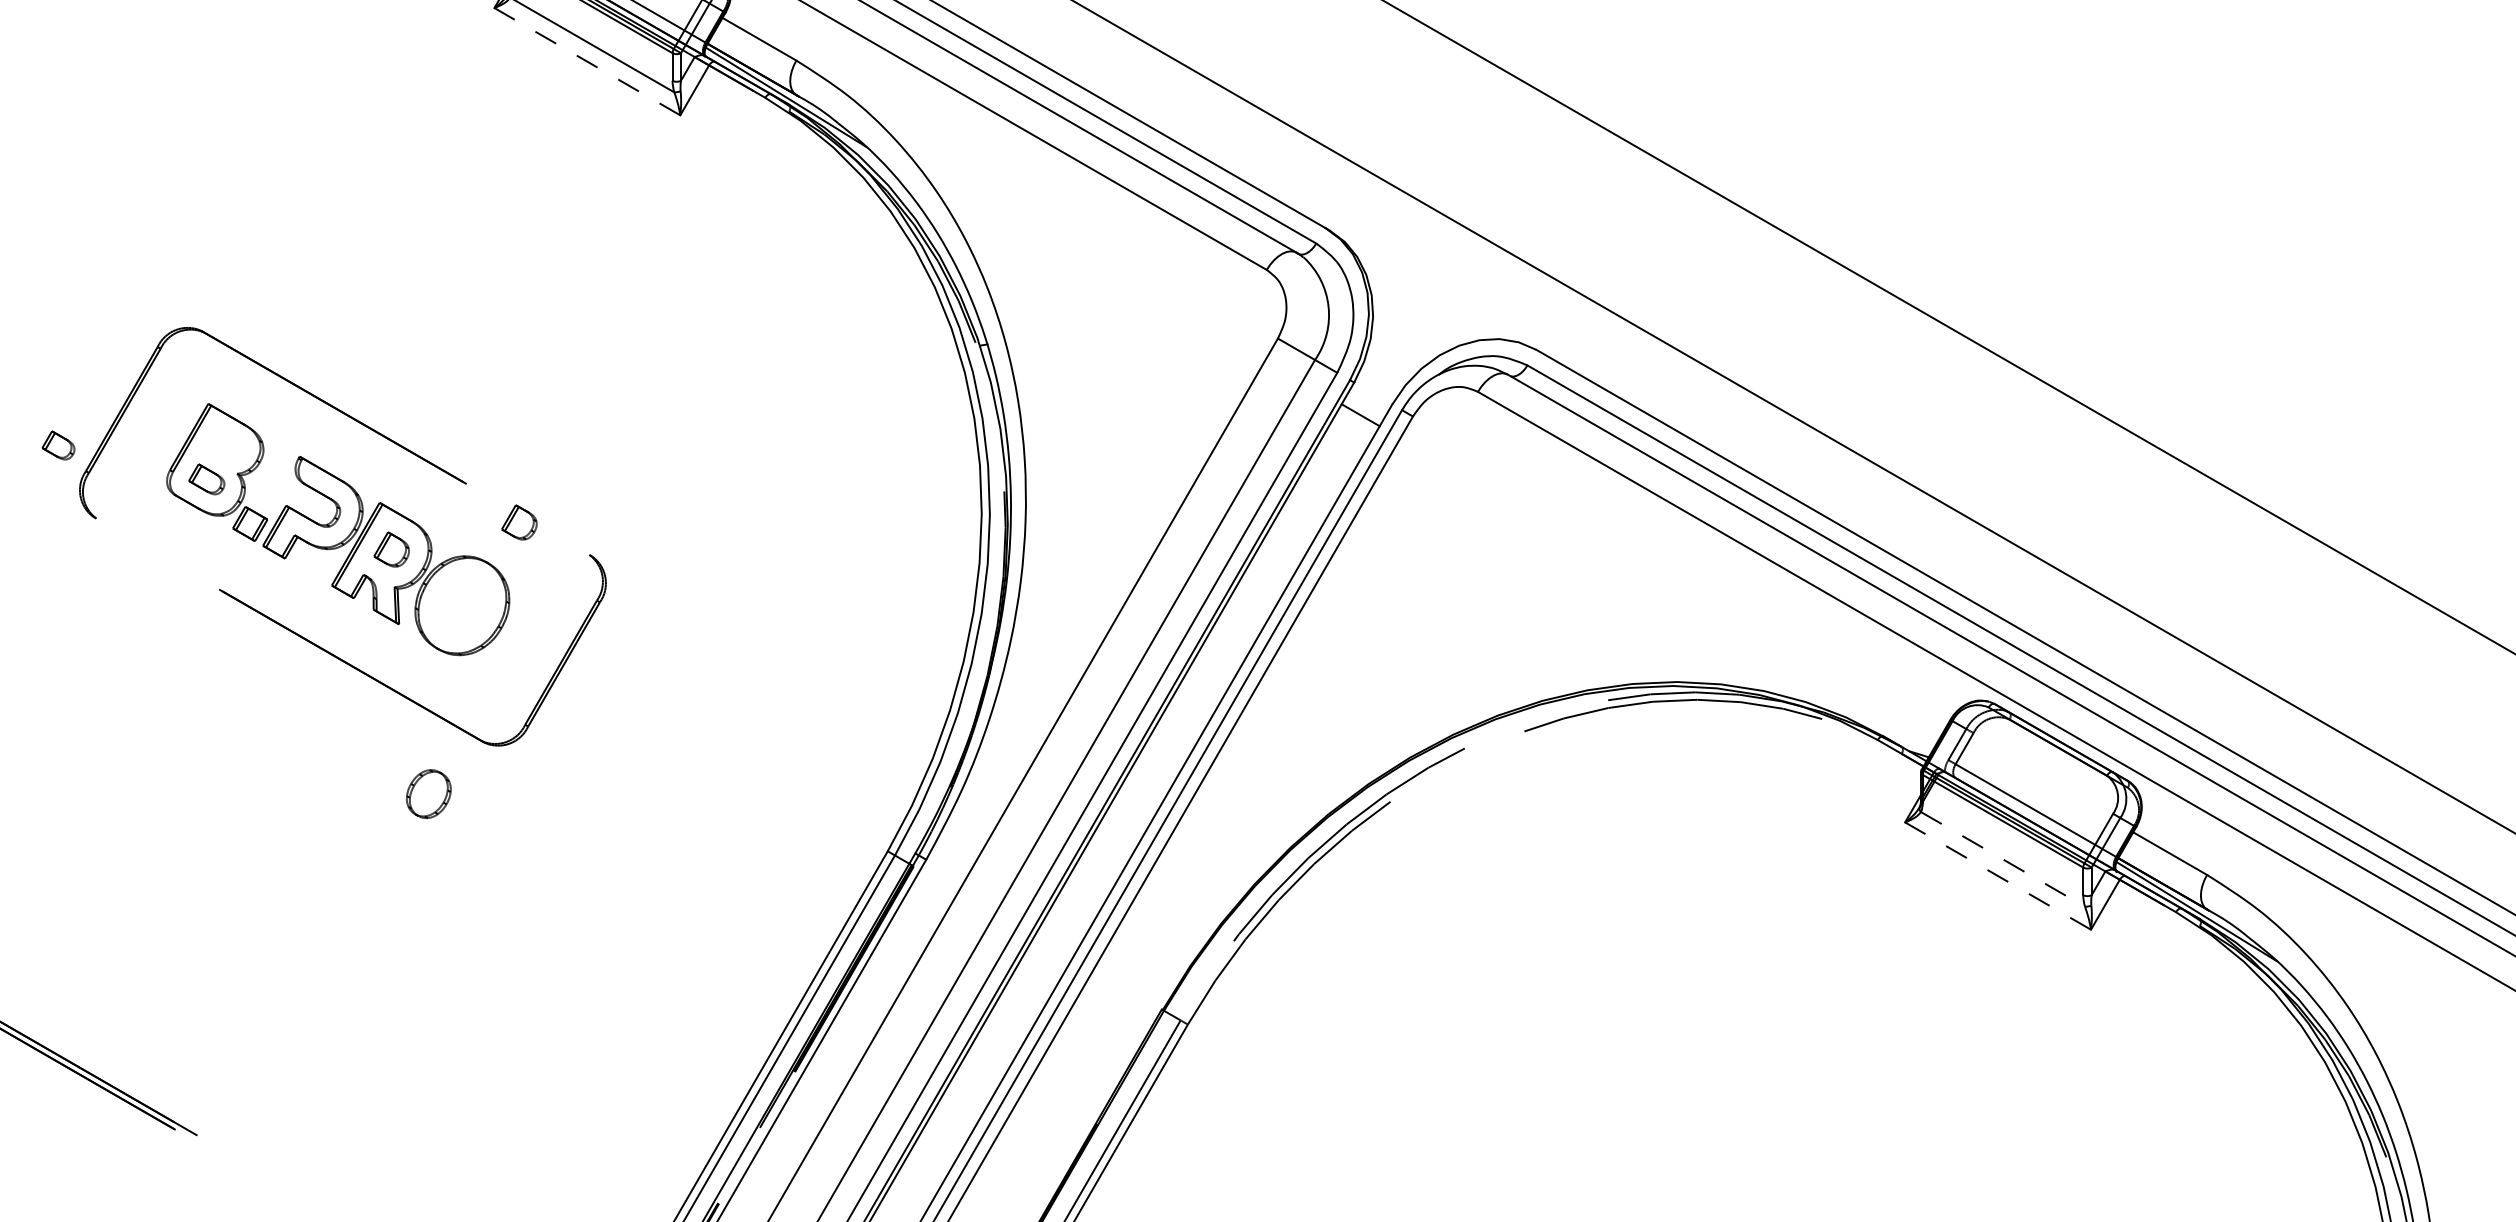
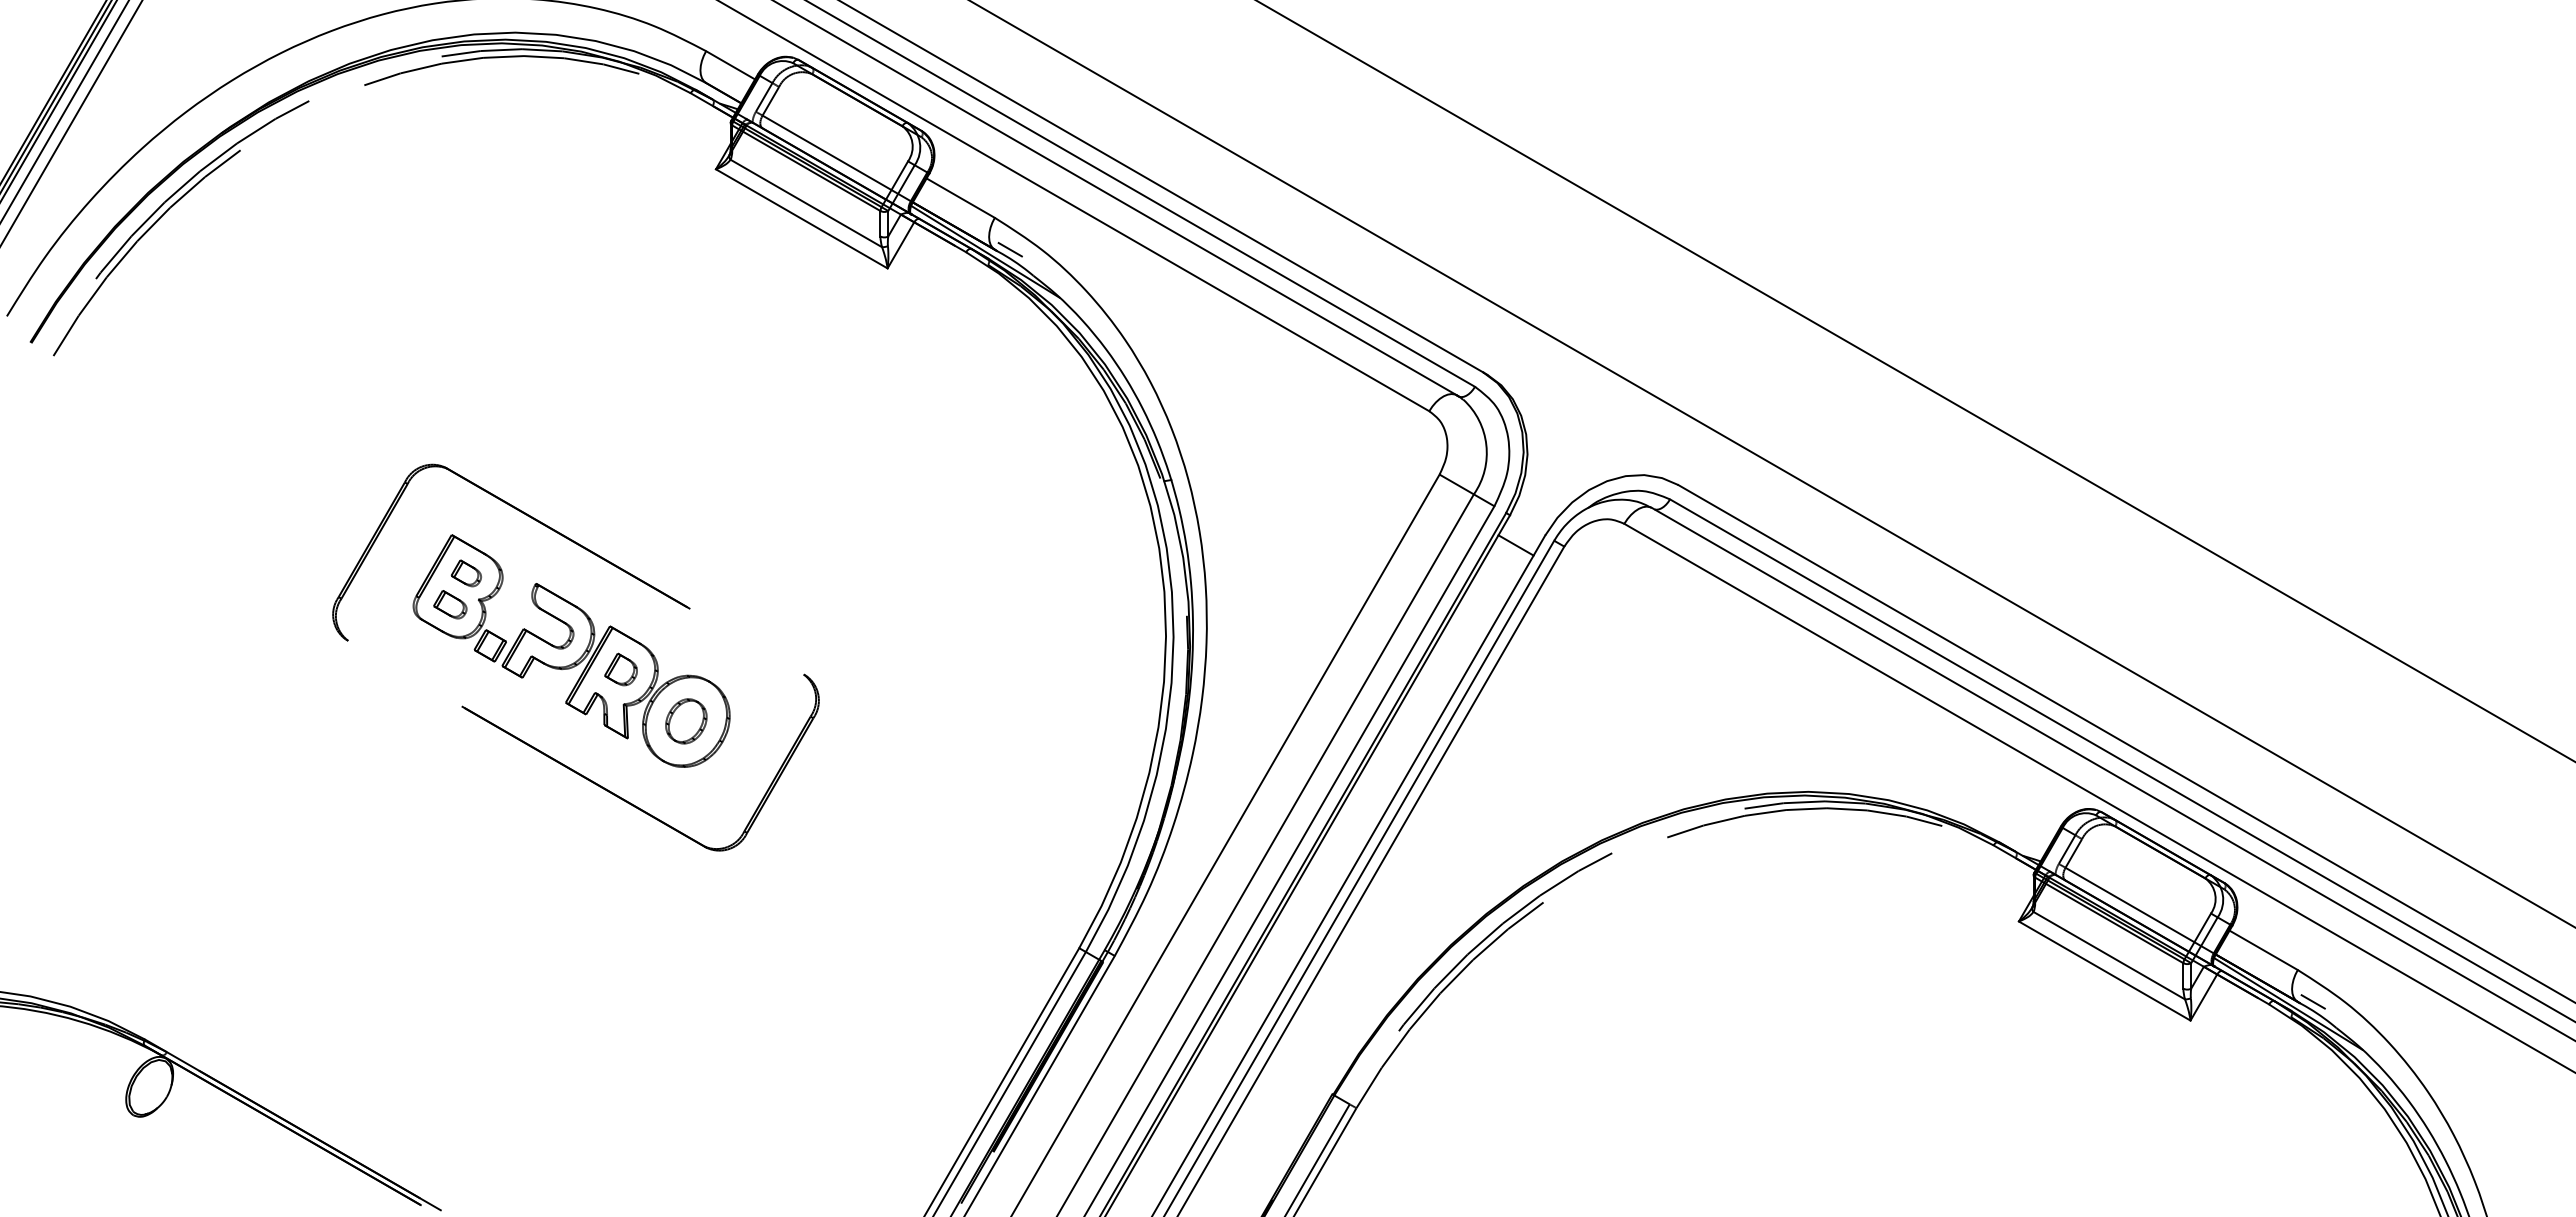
line: (587, 61) -> (801, 218), dashed -> solid
line: (812, 94) -> (1009, 249), added
part: (57, 445) -> (465, 573), moved
part: (518, 522) -> (738, 644), removed
part: (428, 794) -> (686, 721), moved
line: (2003, 859) -> (2109, 955), dashed -> solid
line: (1997, 875) -> (2104, 970), dashed -> solid
line: (2223, 909) -> (2312, 1001), added

